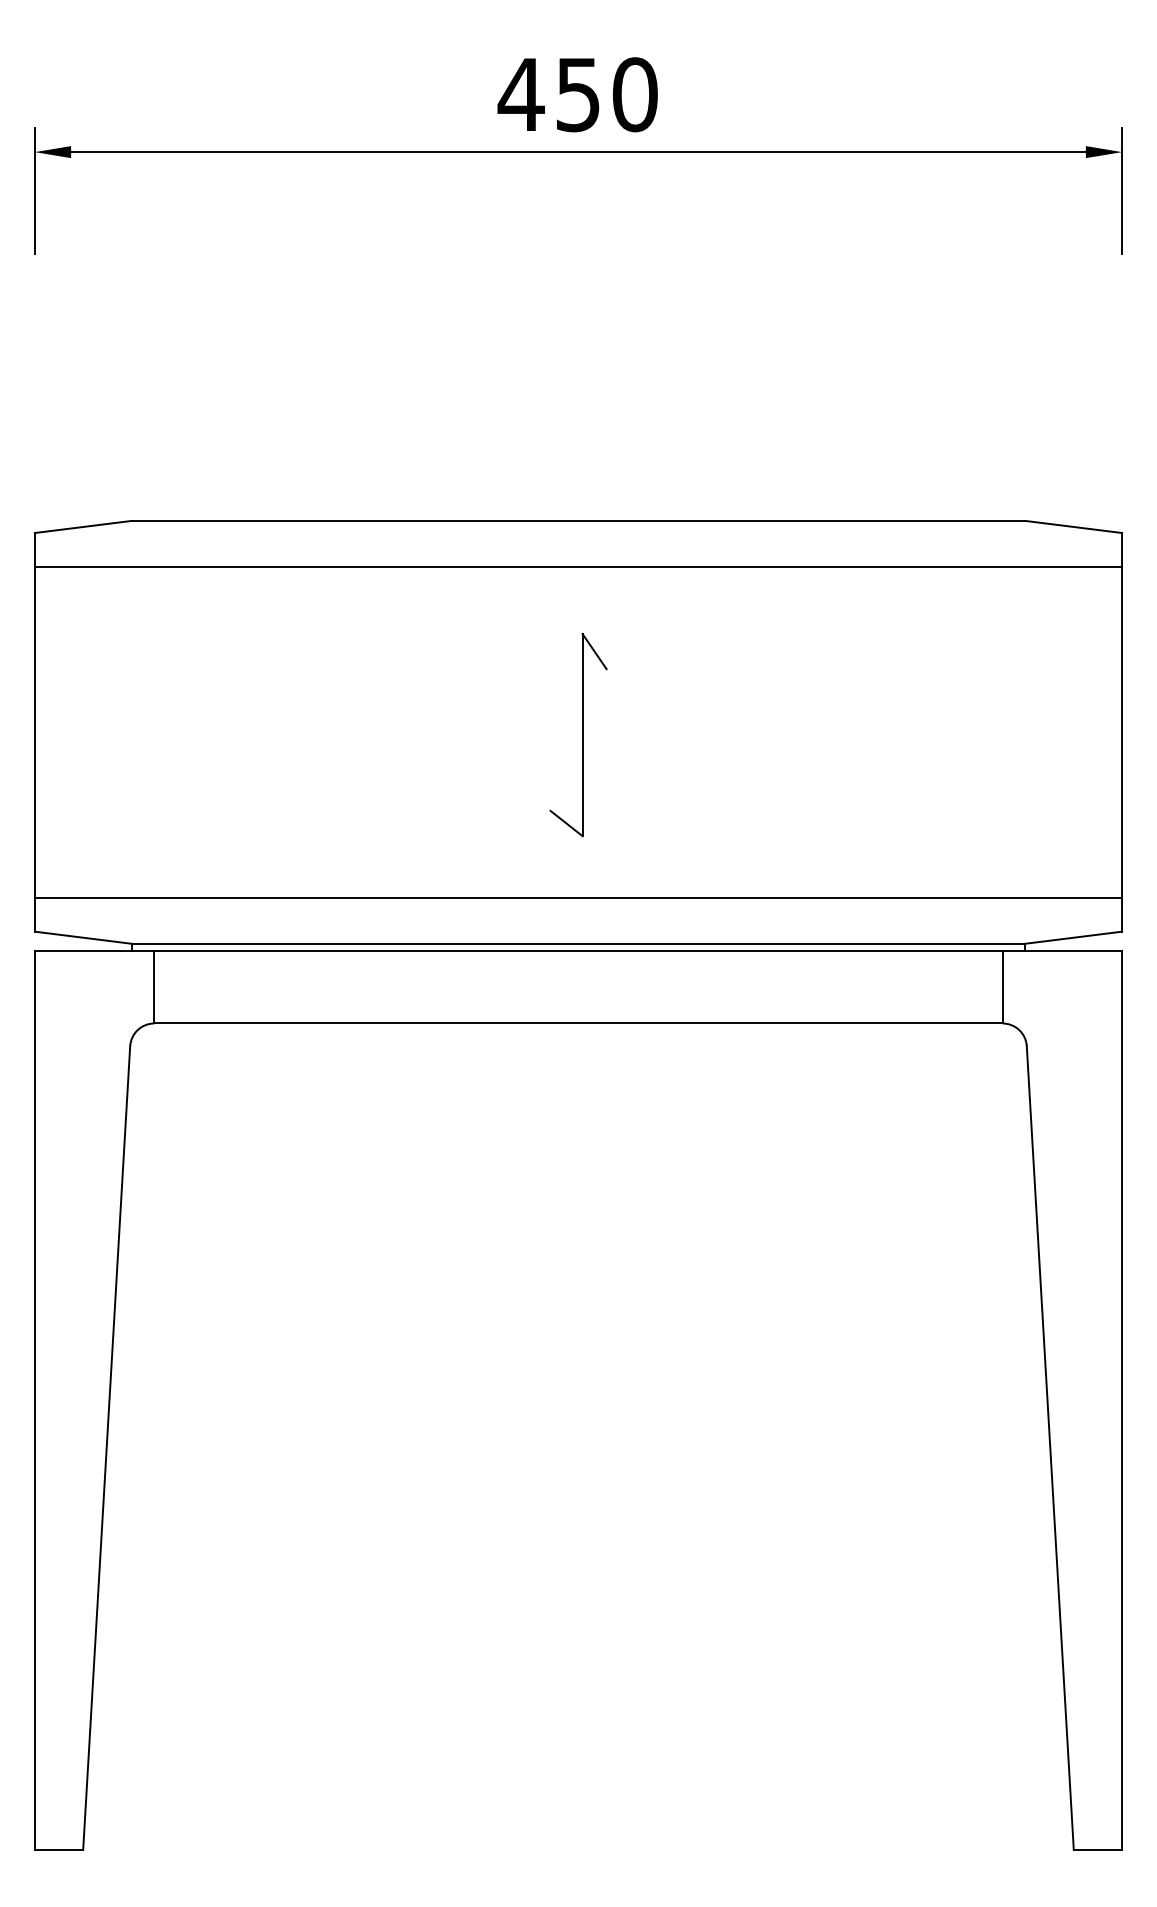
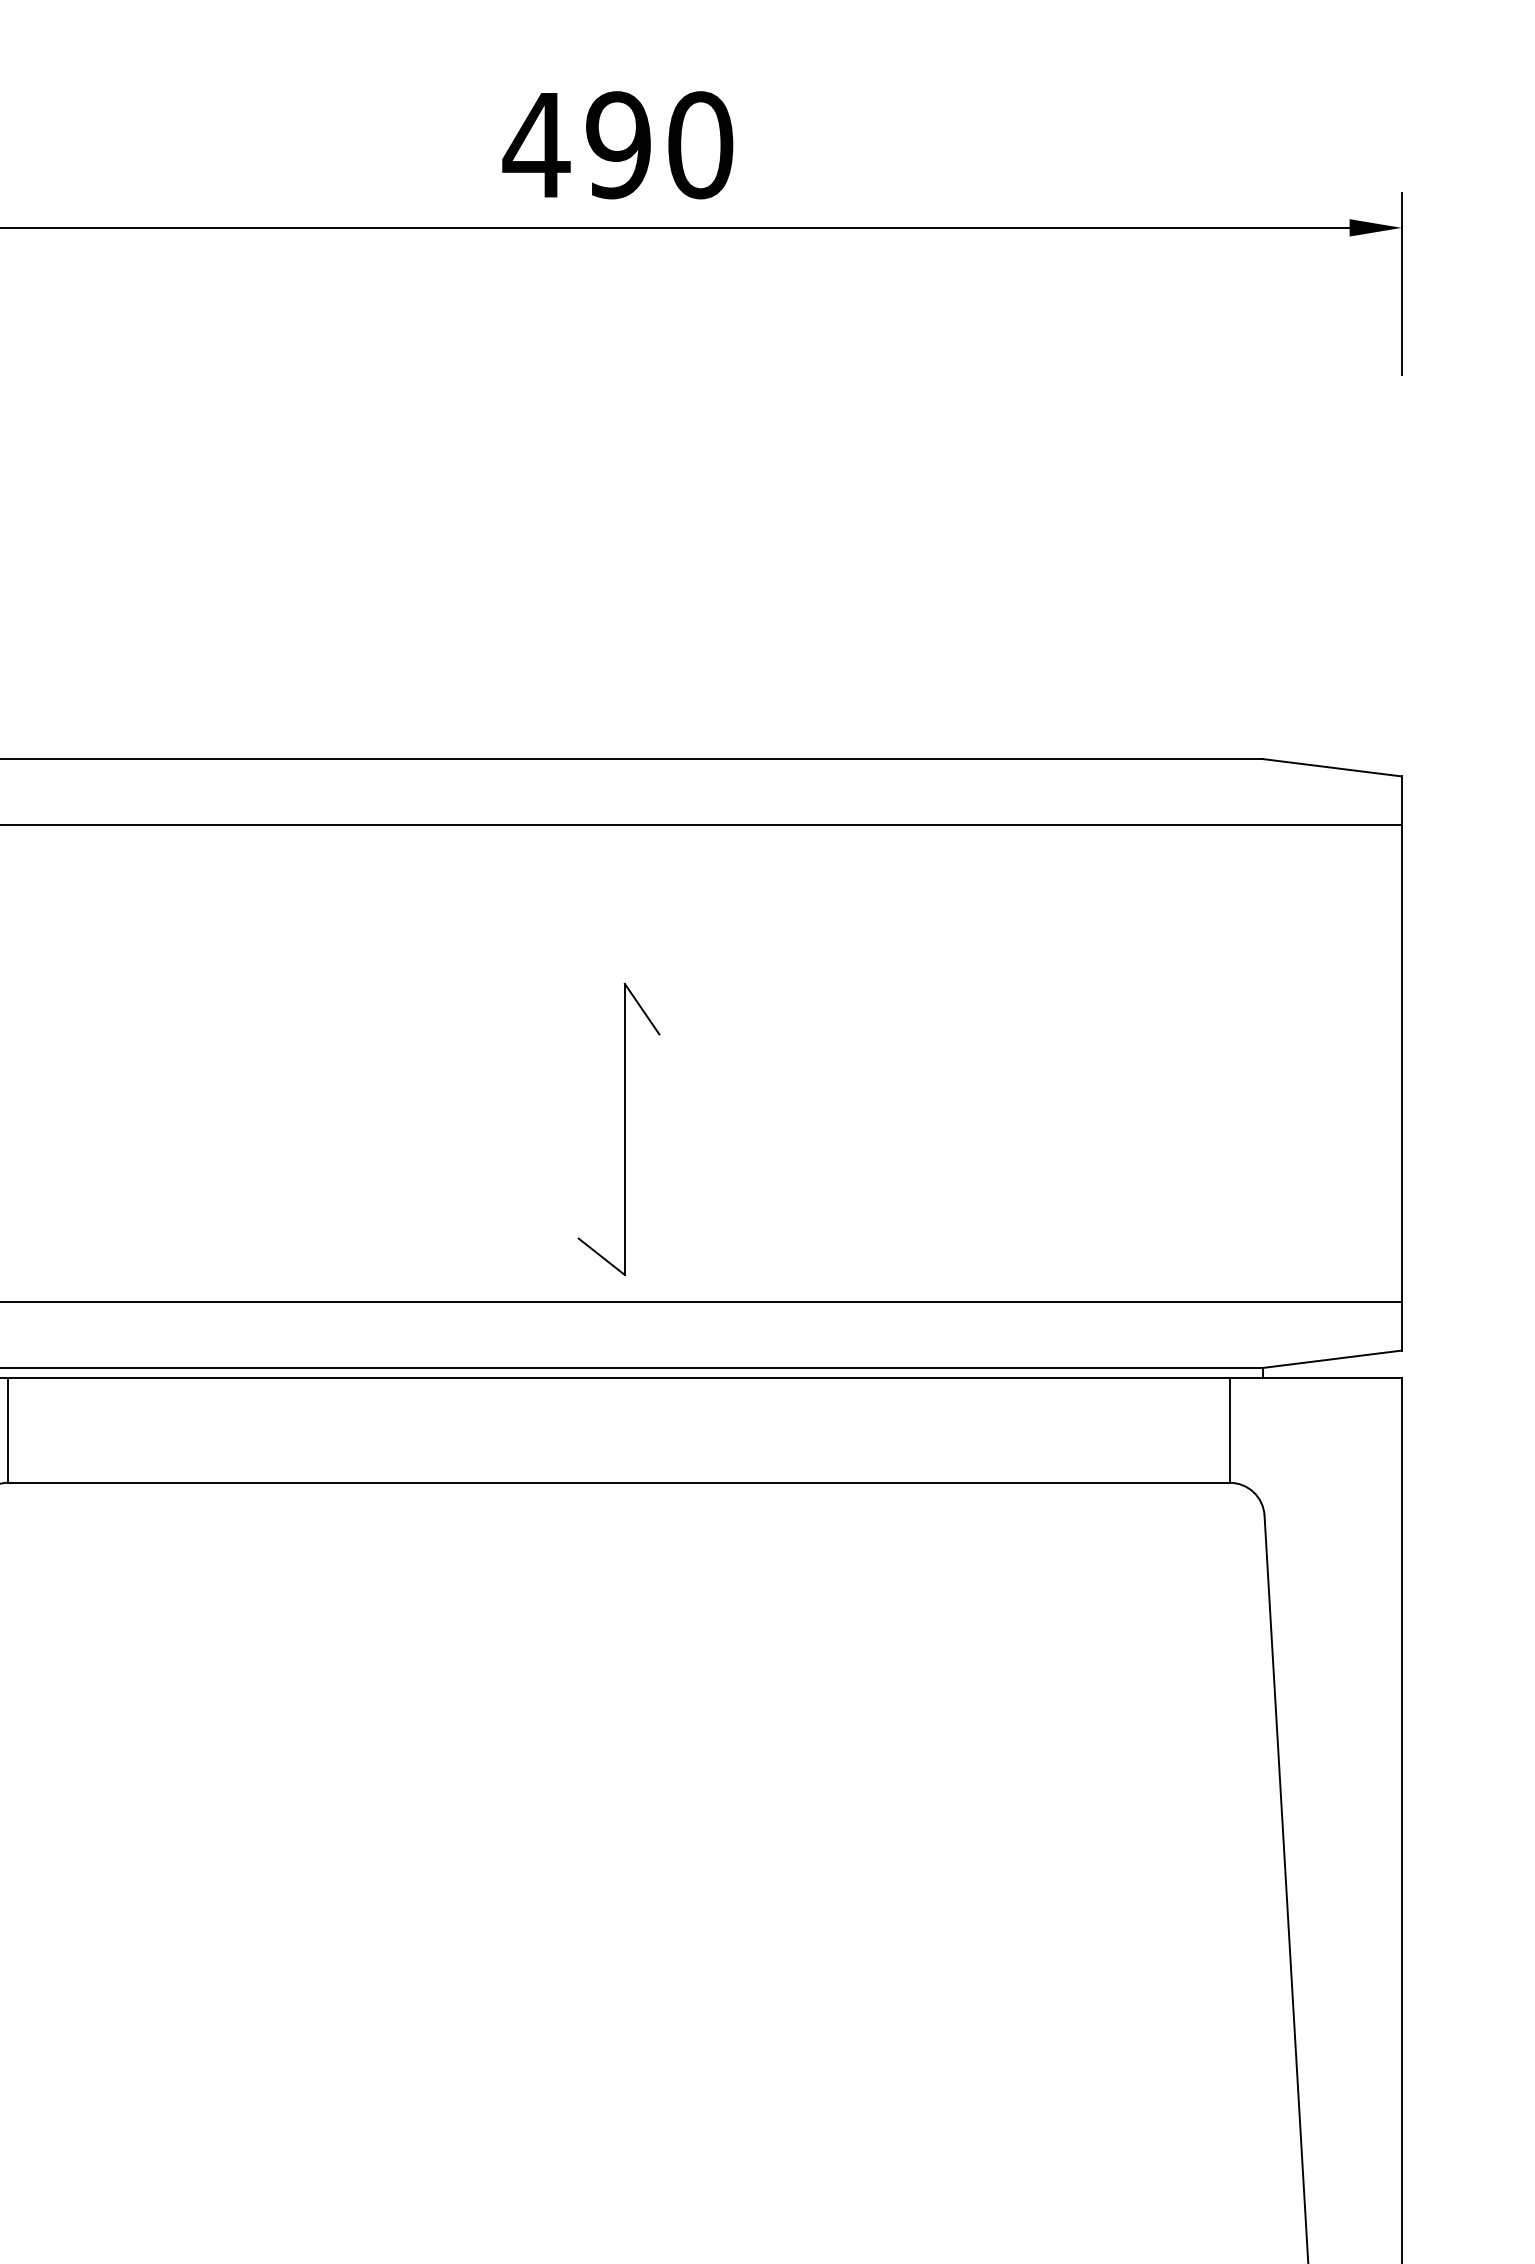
text: (577, 94) -> (617, 144), 450 -> 490
part: (578, 735) -> (618, 1129), moved

